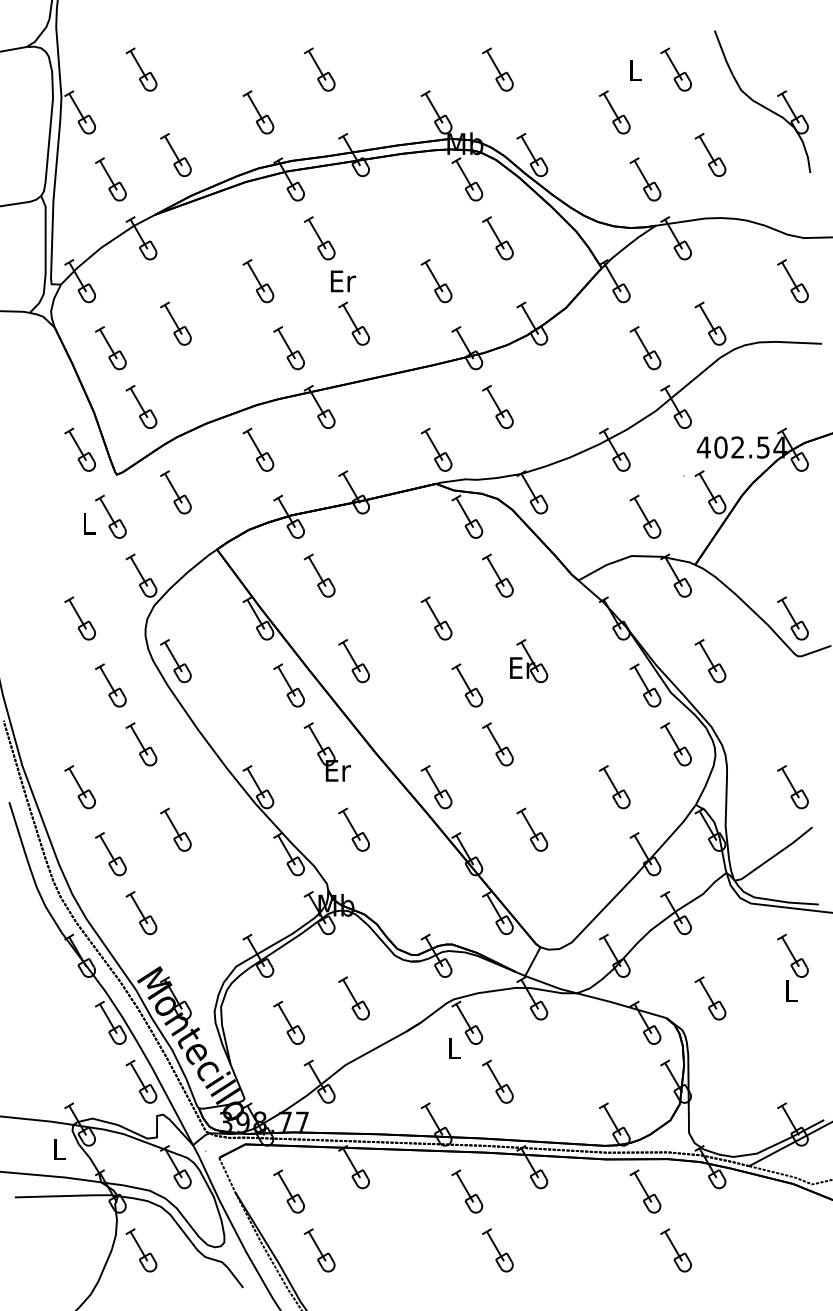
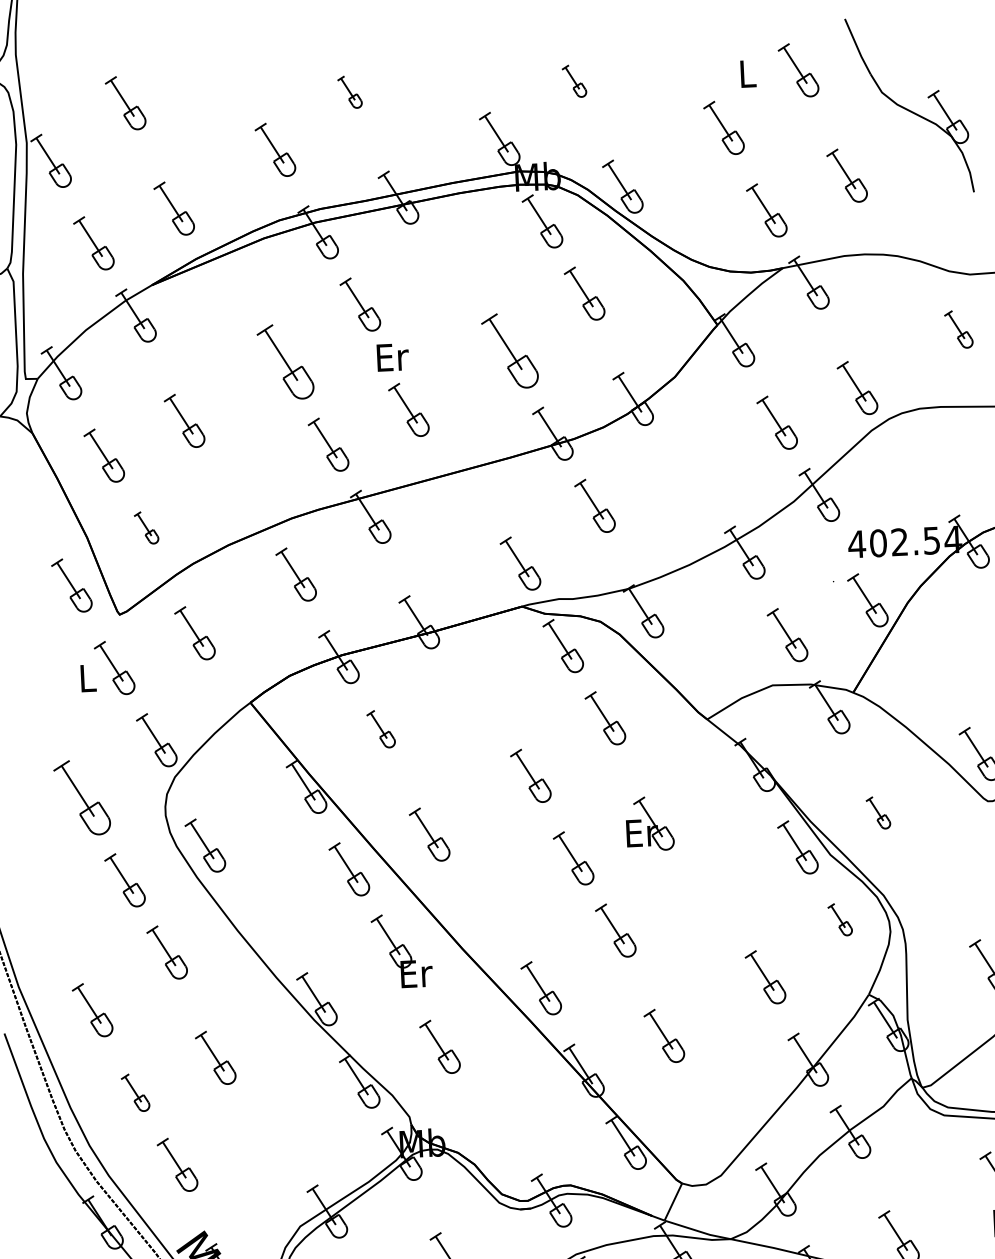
part: (319, 69) -> (349, 92), size x0.6
part: (497, 69) -> (573, 81), size x0.6
part: (258, 281) -> (286, 362), size x1.4
part: (436, 281) -> (510, 351), size x1.4
part: (792, 281) -> (958, 329), size x0.7
part: (141, 406) -> (146, 527), size x0.6
part: (319, 575) -> (380, 729), size x0.7
part: (79, 618) -> (81, 798), size x1.4
part: (710, 661) -> (878, 813), size x0.6
part: (675, 744) -> (839, 919), size x0.6
part: (110, 854) -> (135, 1093), size x0.7

